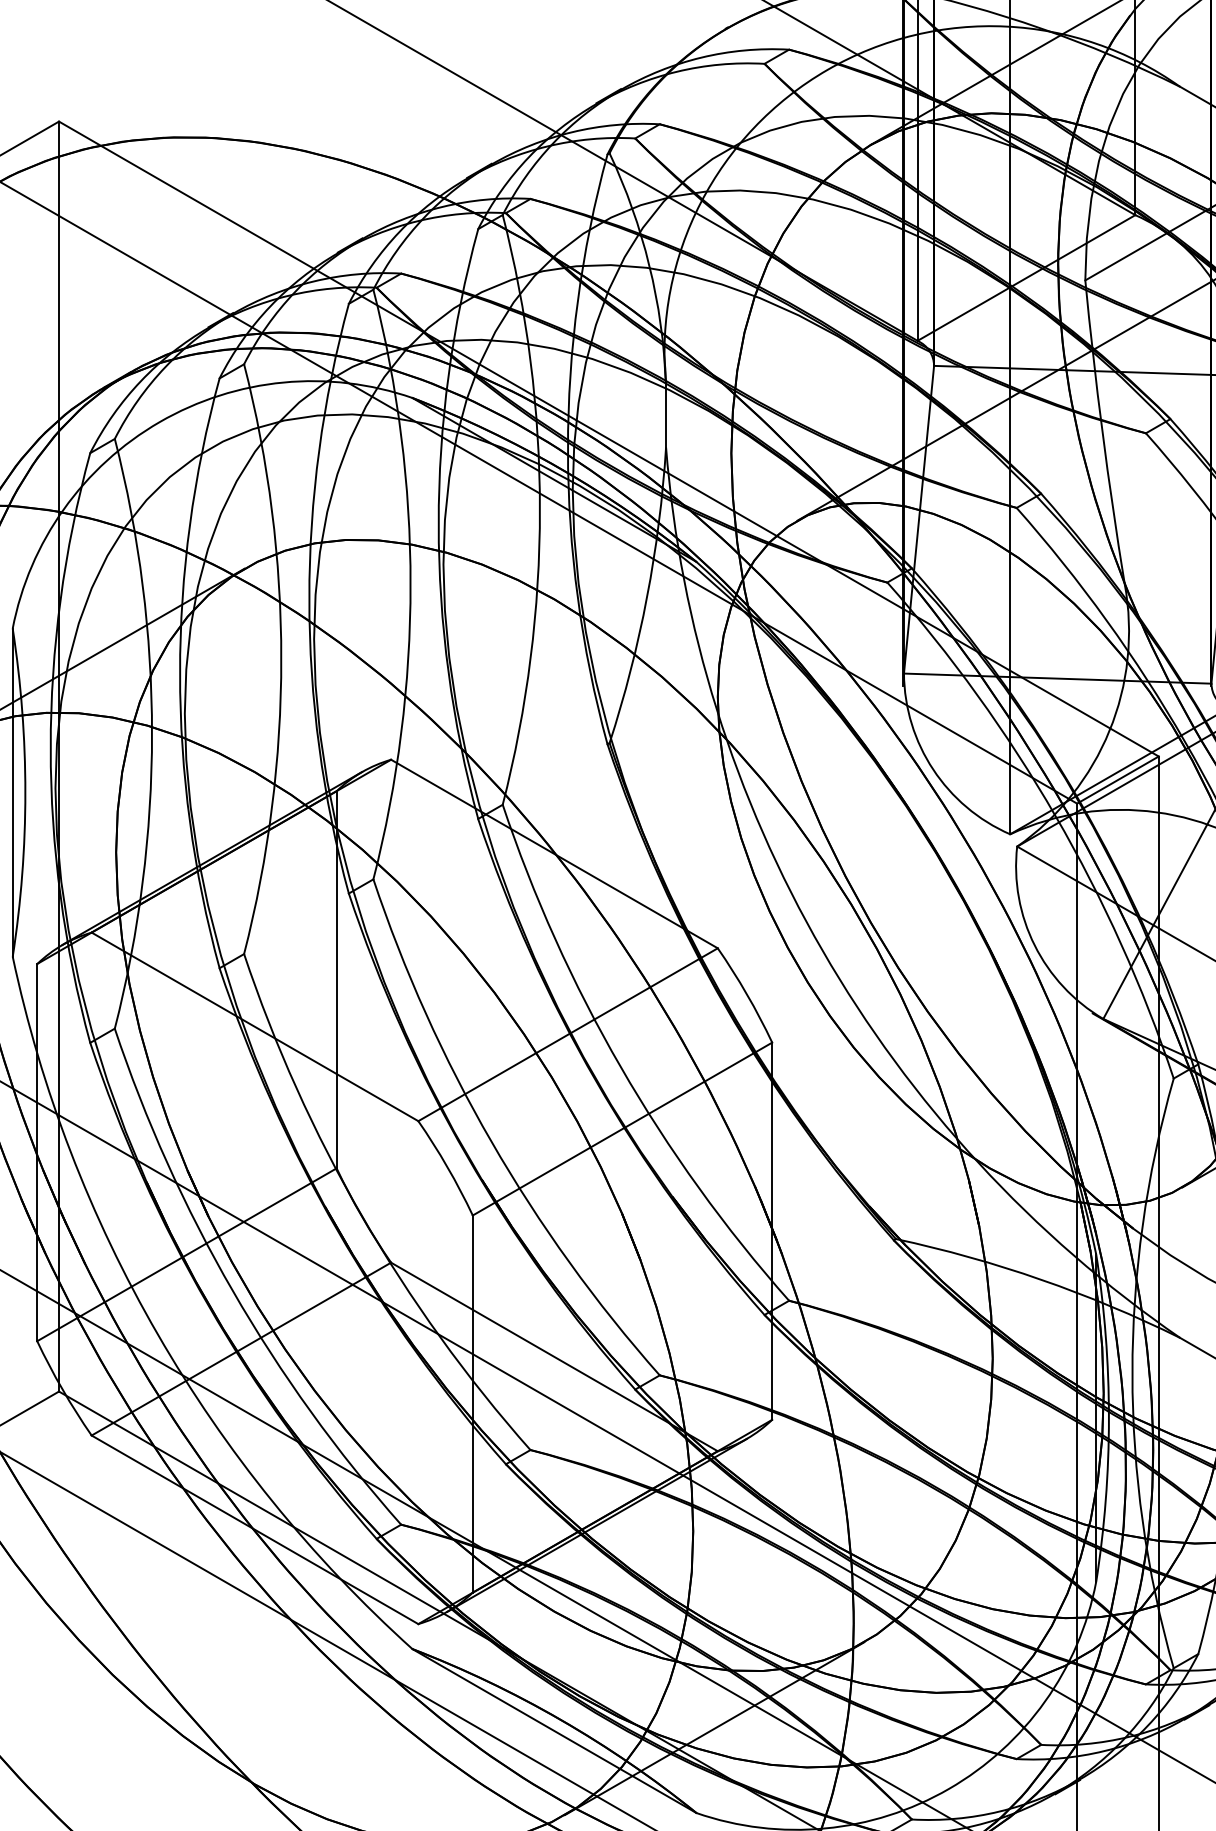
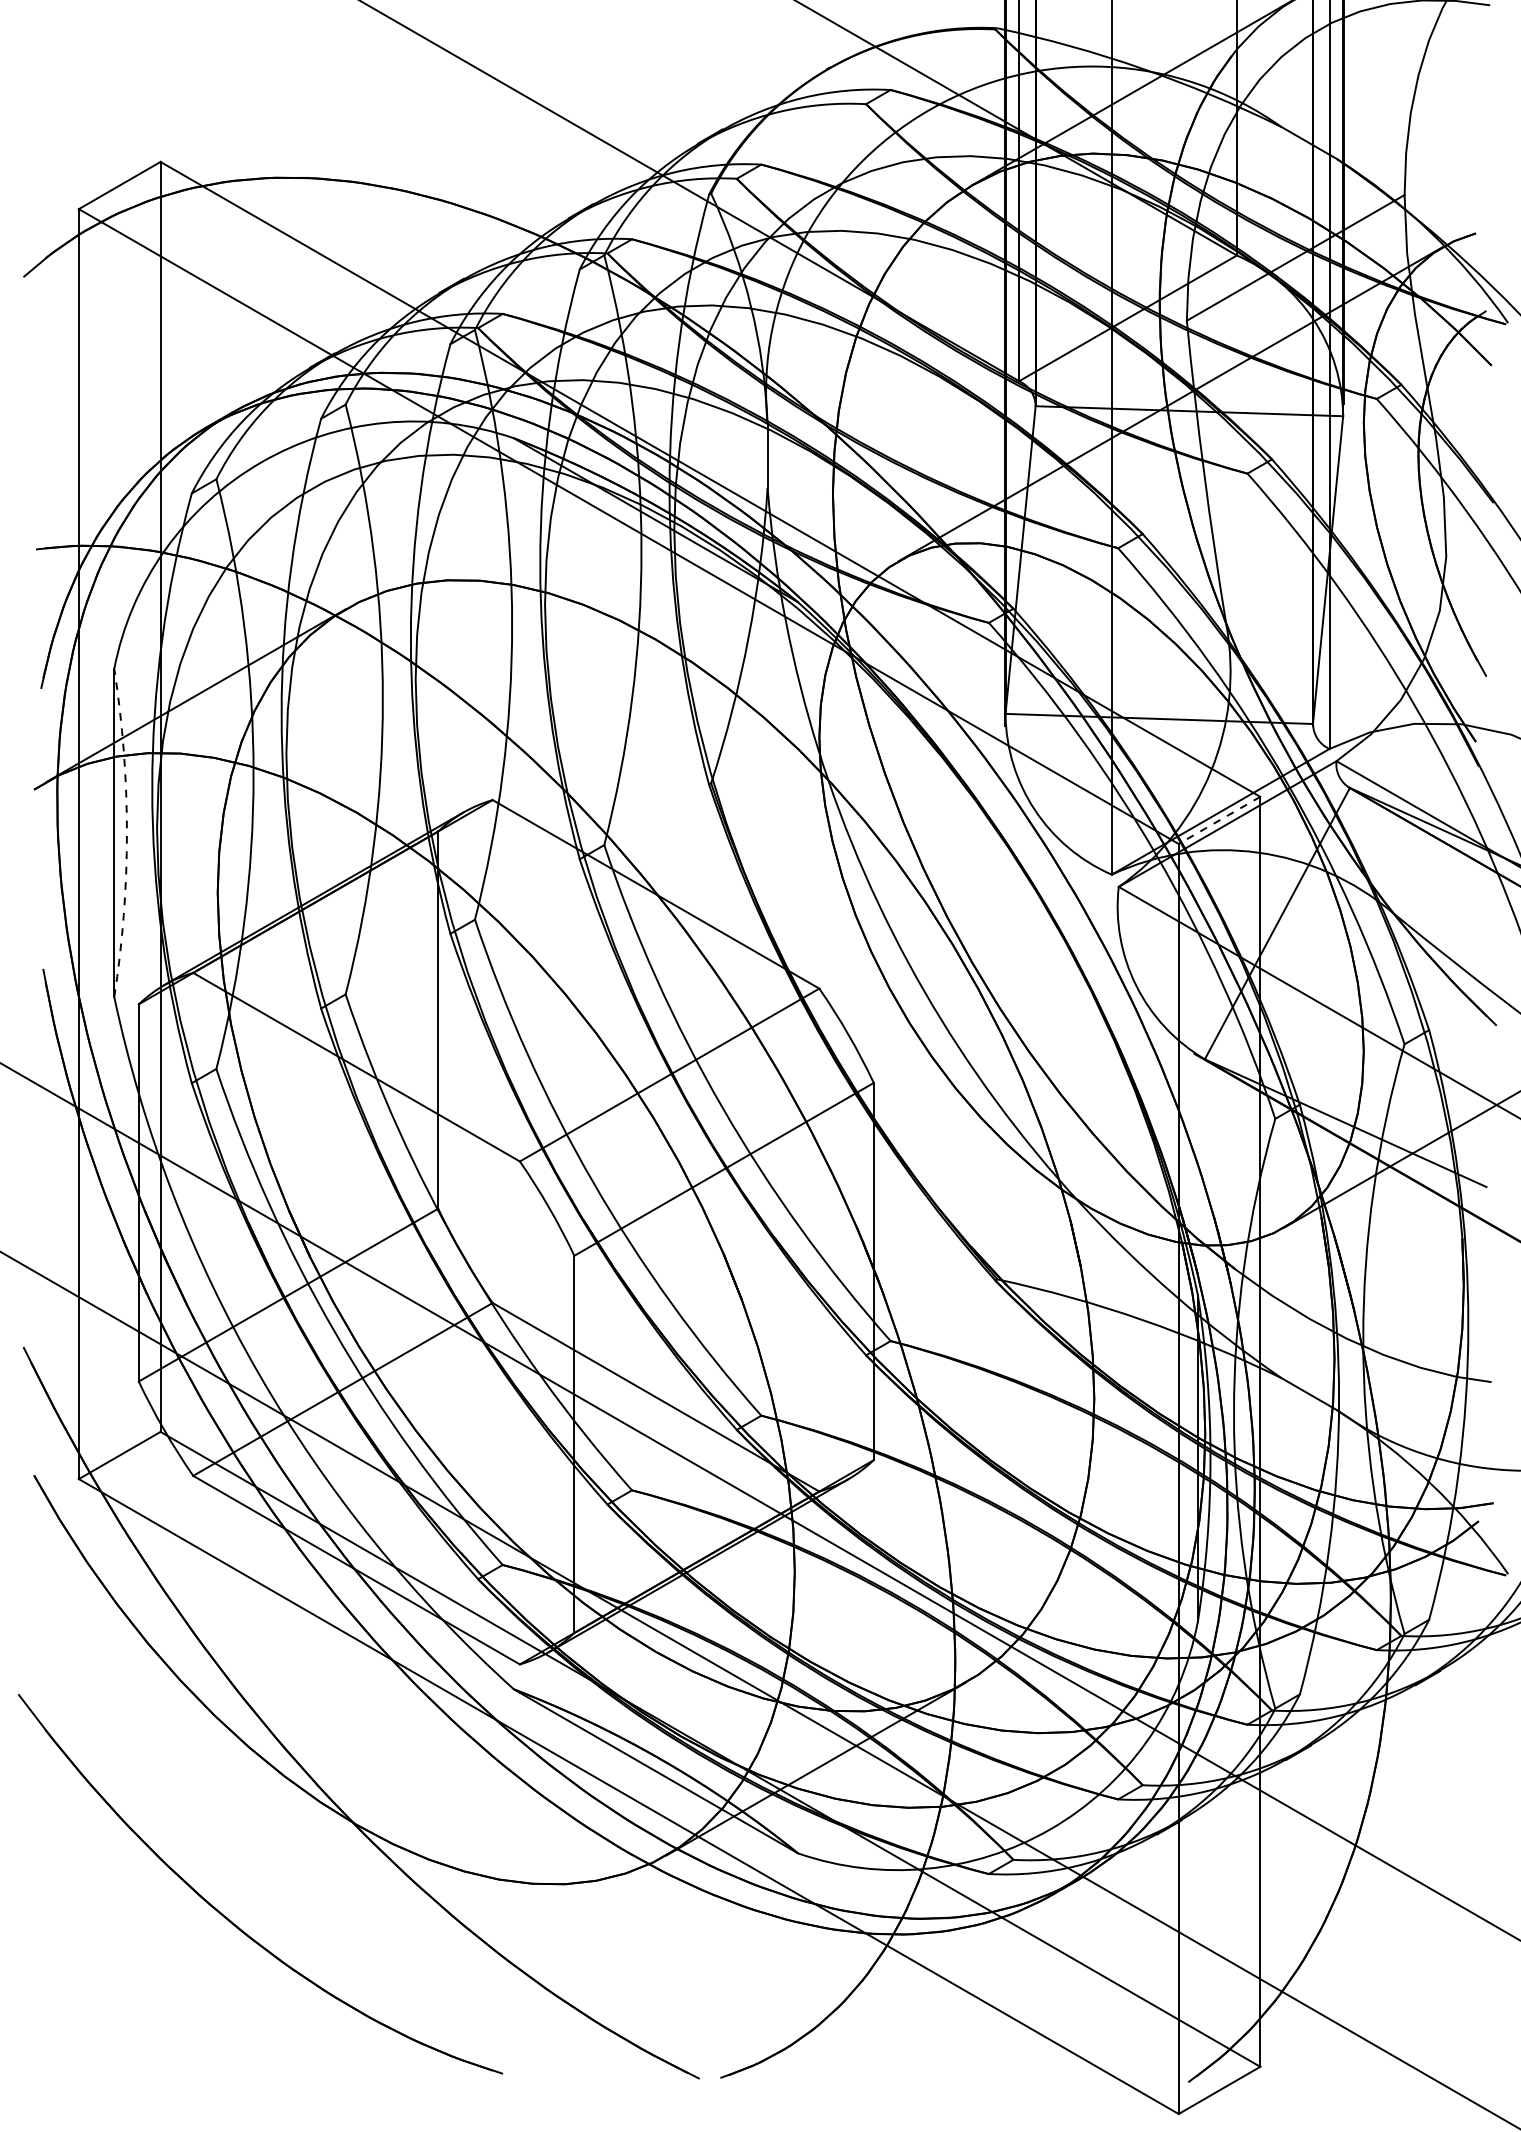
line: (1117, 780) -> (1219, 820), solid -> dashed
arc: (24, 793) -> (126, 833), solid -> dashed

